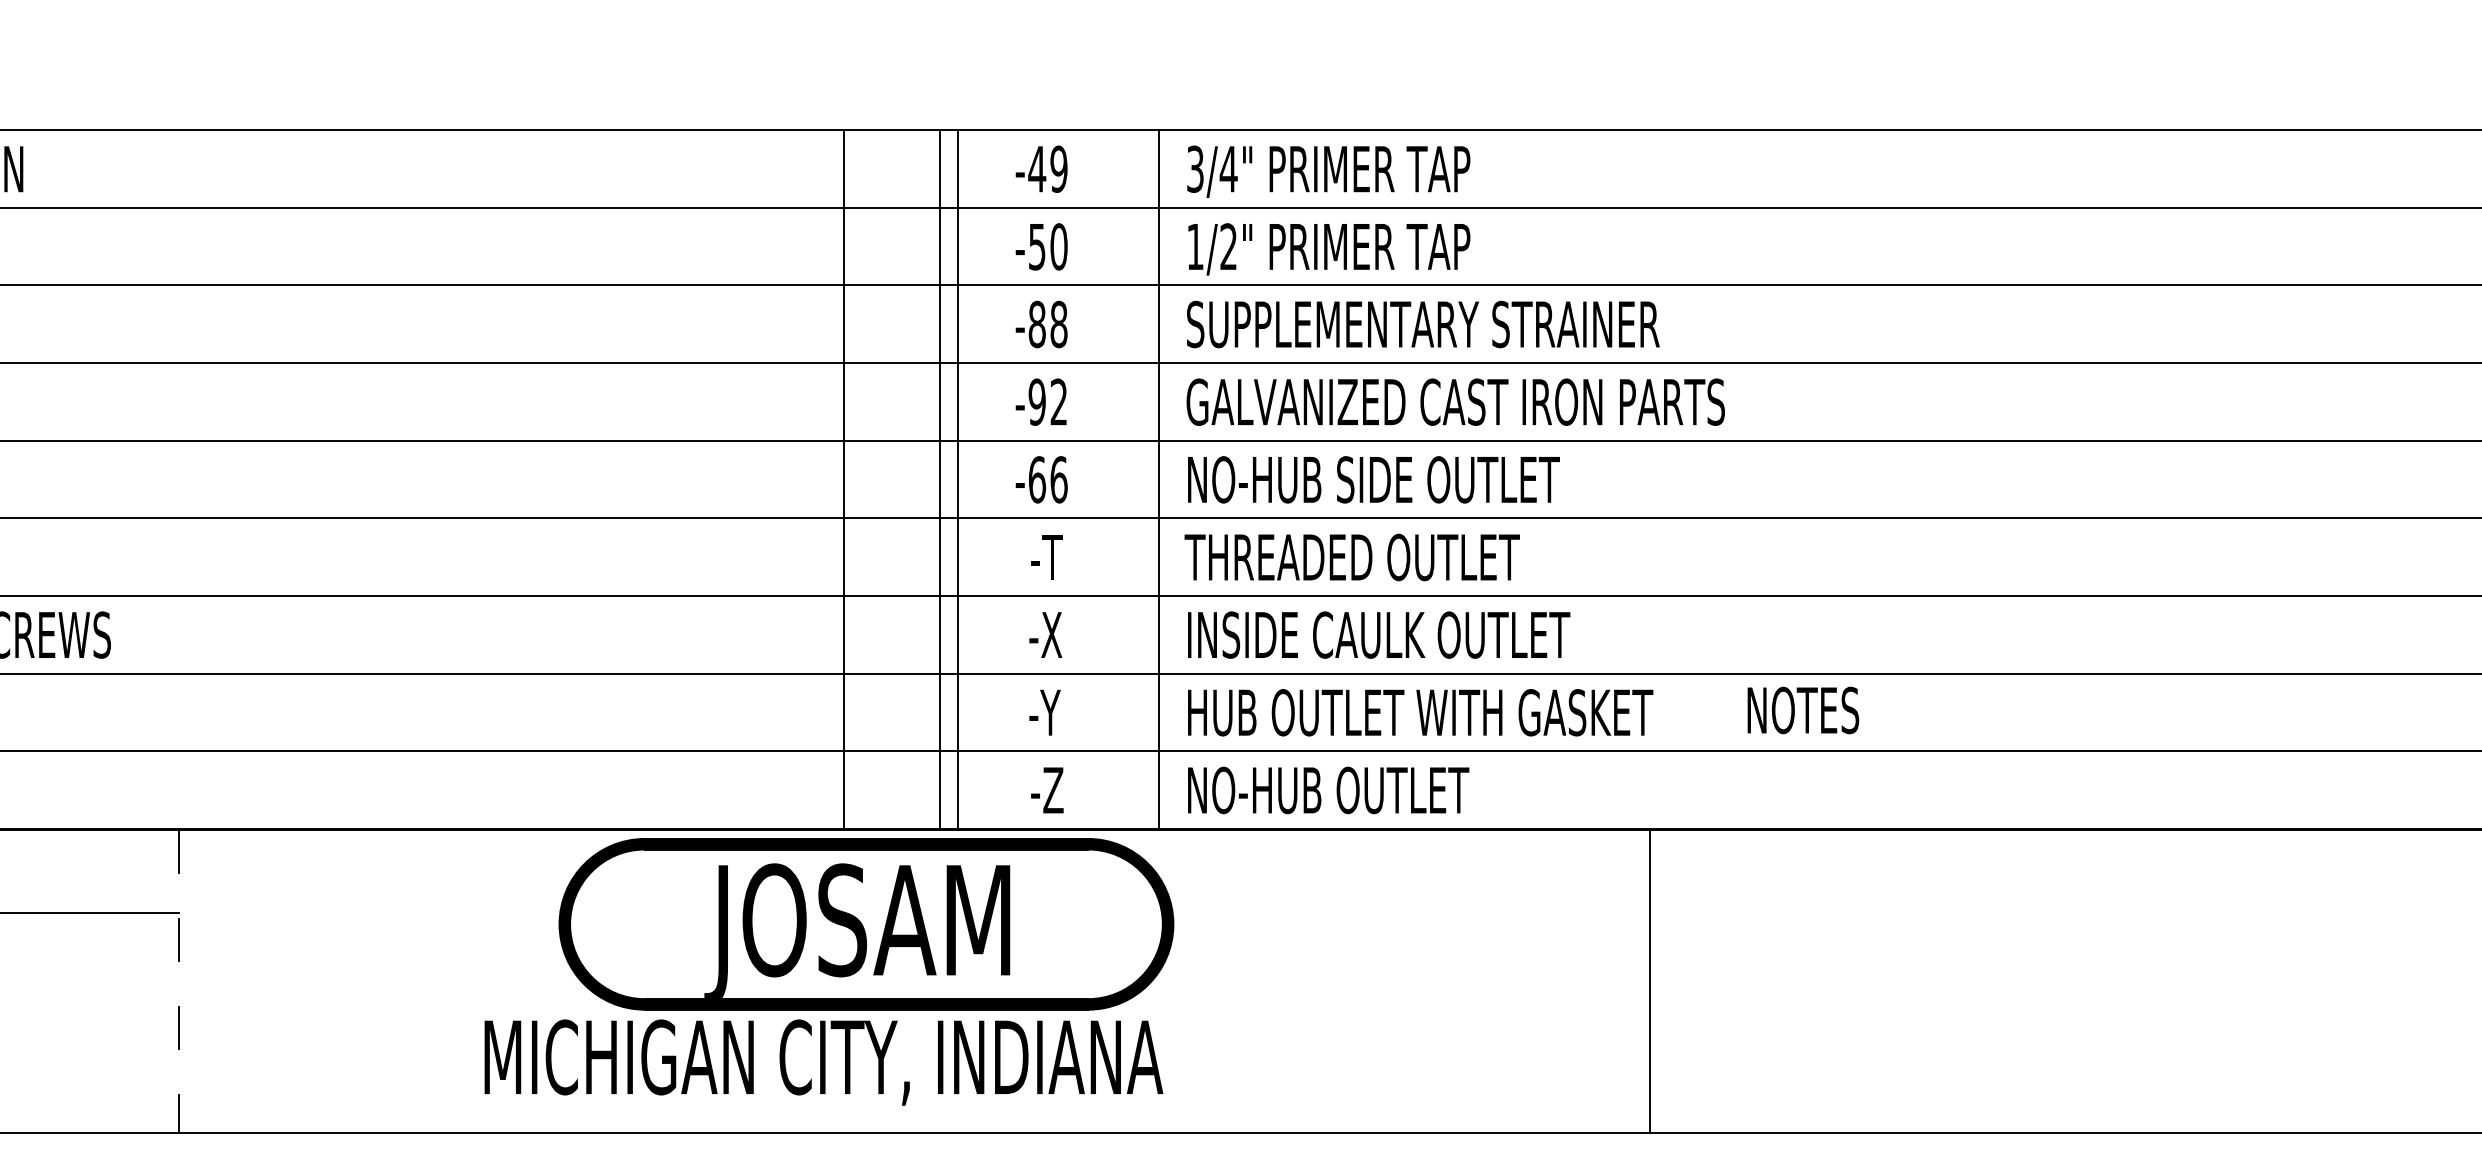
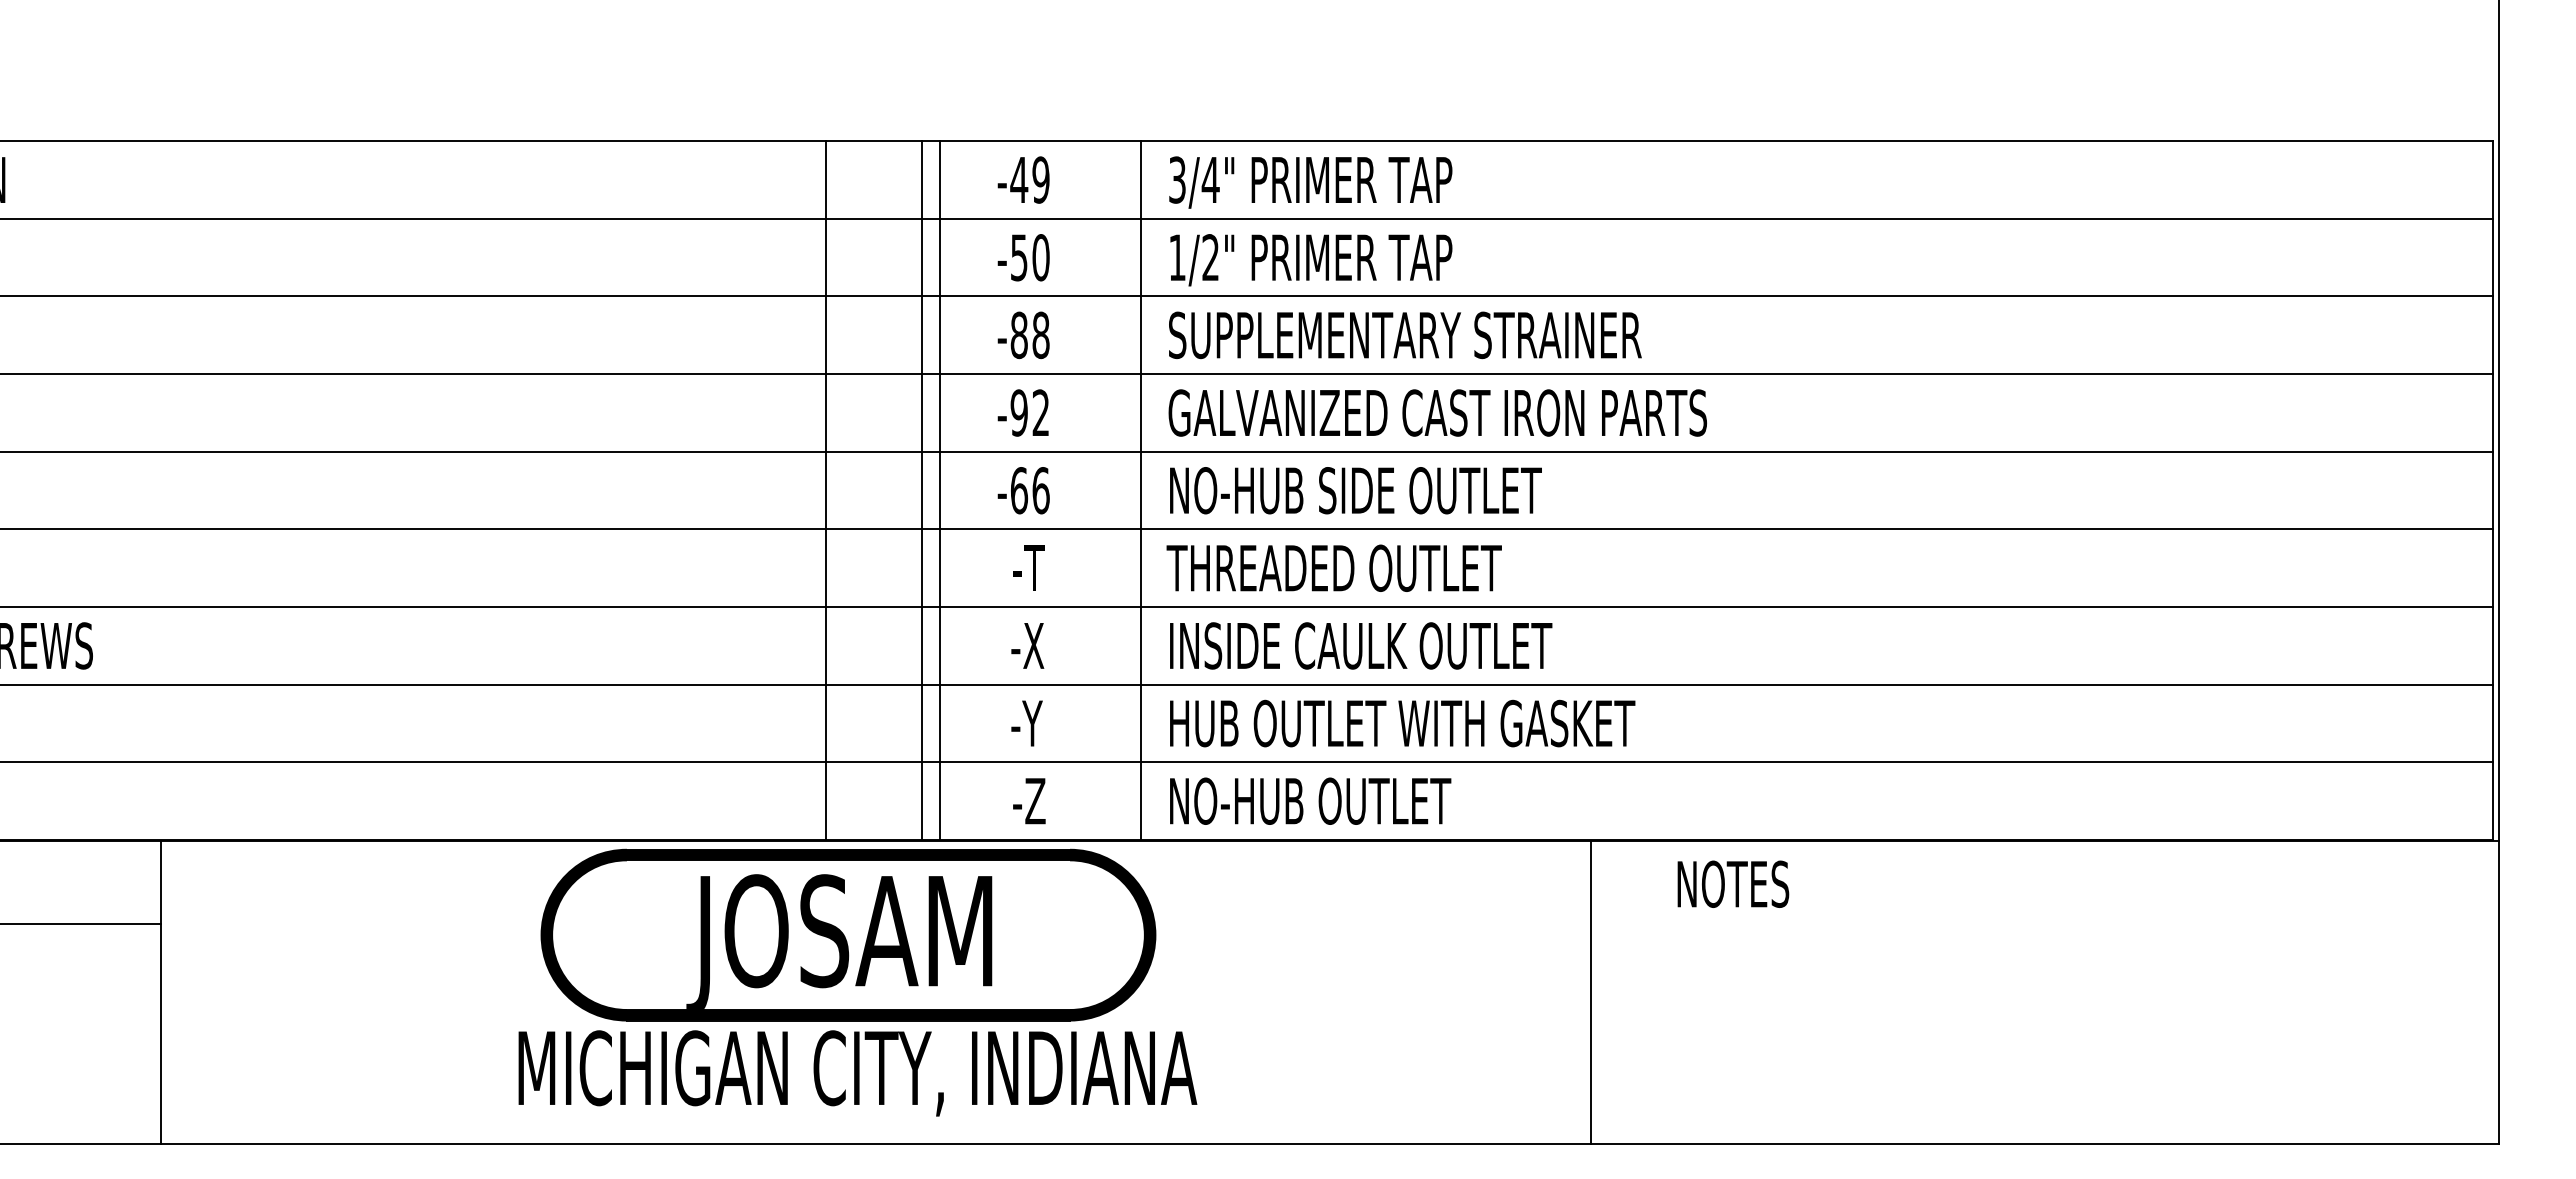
text: (1803, 709) -> (1733, 883), moved
line: (178, 981) -> (160, 992), dashed -> solid
line: (1649, 981) -> (1590, 992), moved
text: (823, 1062) -> (857, 1073), moved

